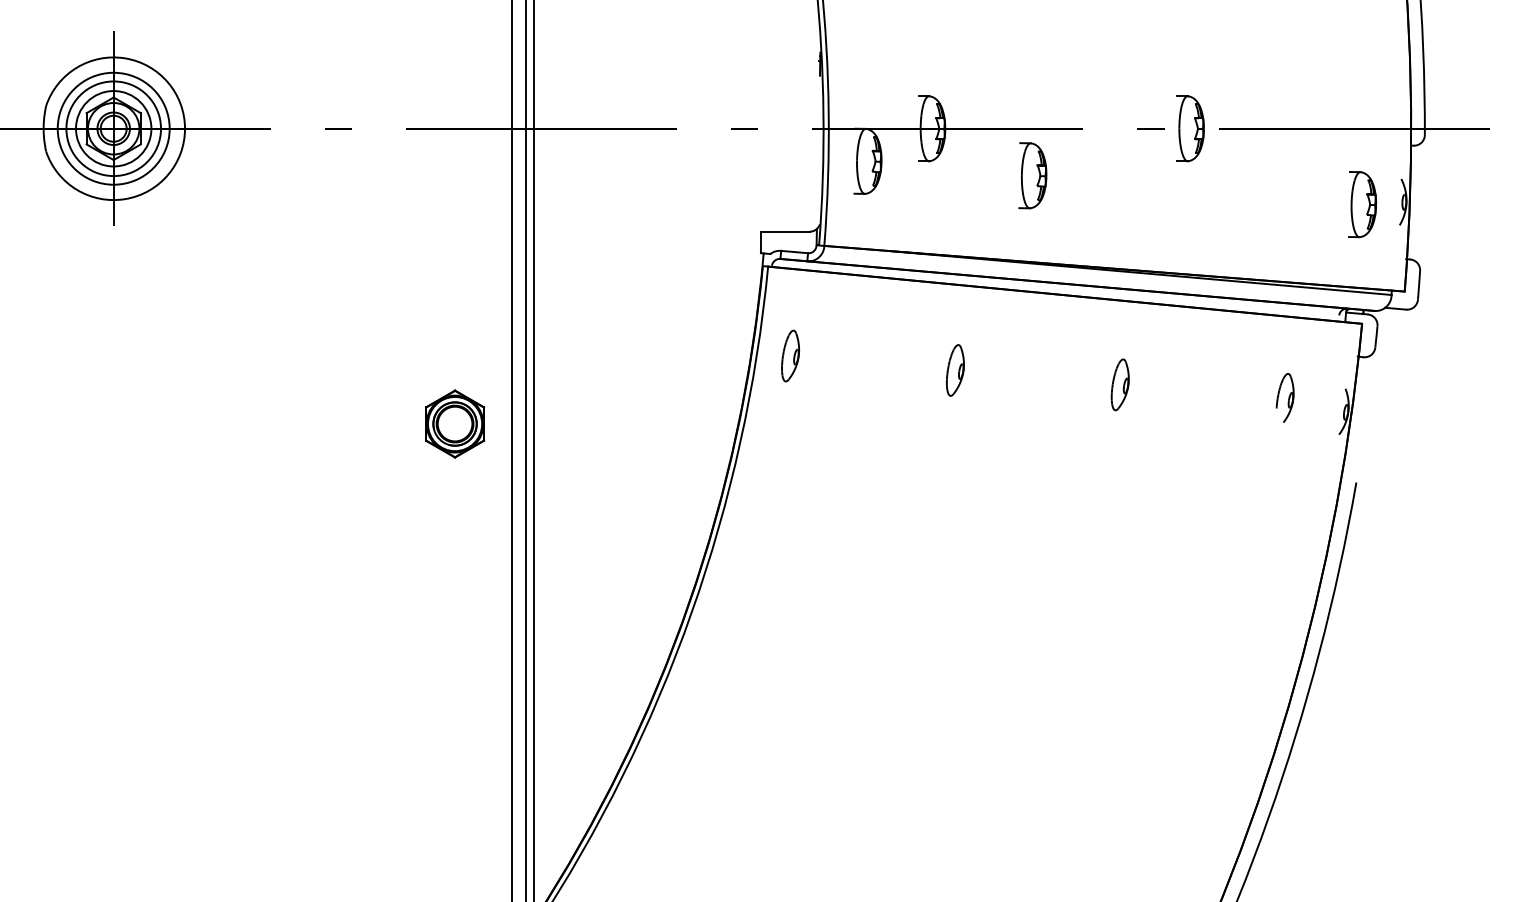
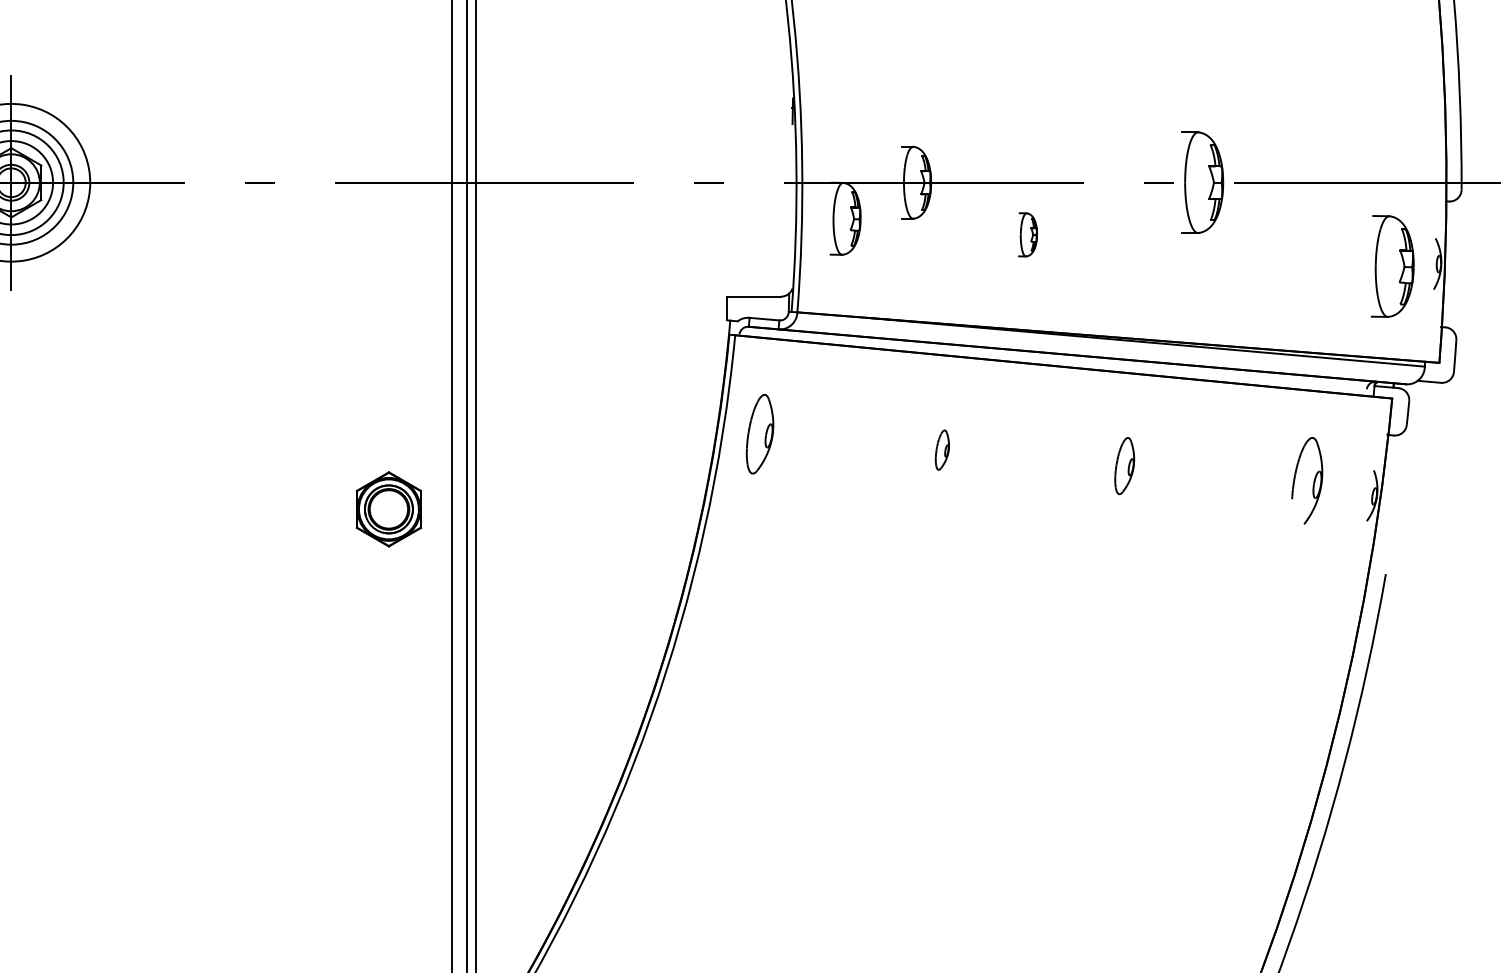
part: (1190, 128) -> (1202, 182), size x1.4
part: (1032, 175) -> (1027, 234), size x0.6
part: (1362, 204) -> (1392, 266), size x1.4
part: (790, 355) -> (759, 433), size x1.4
part: (955, 370) -> (942, 450), size x0.7
part: (1284, 397) -> (1306, 480), size x1.6

